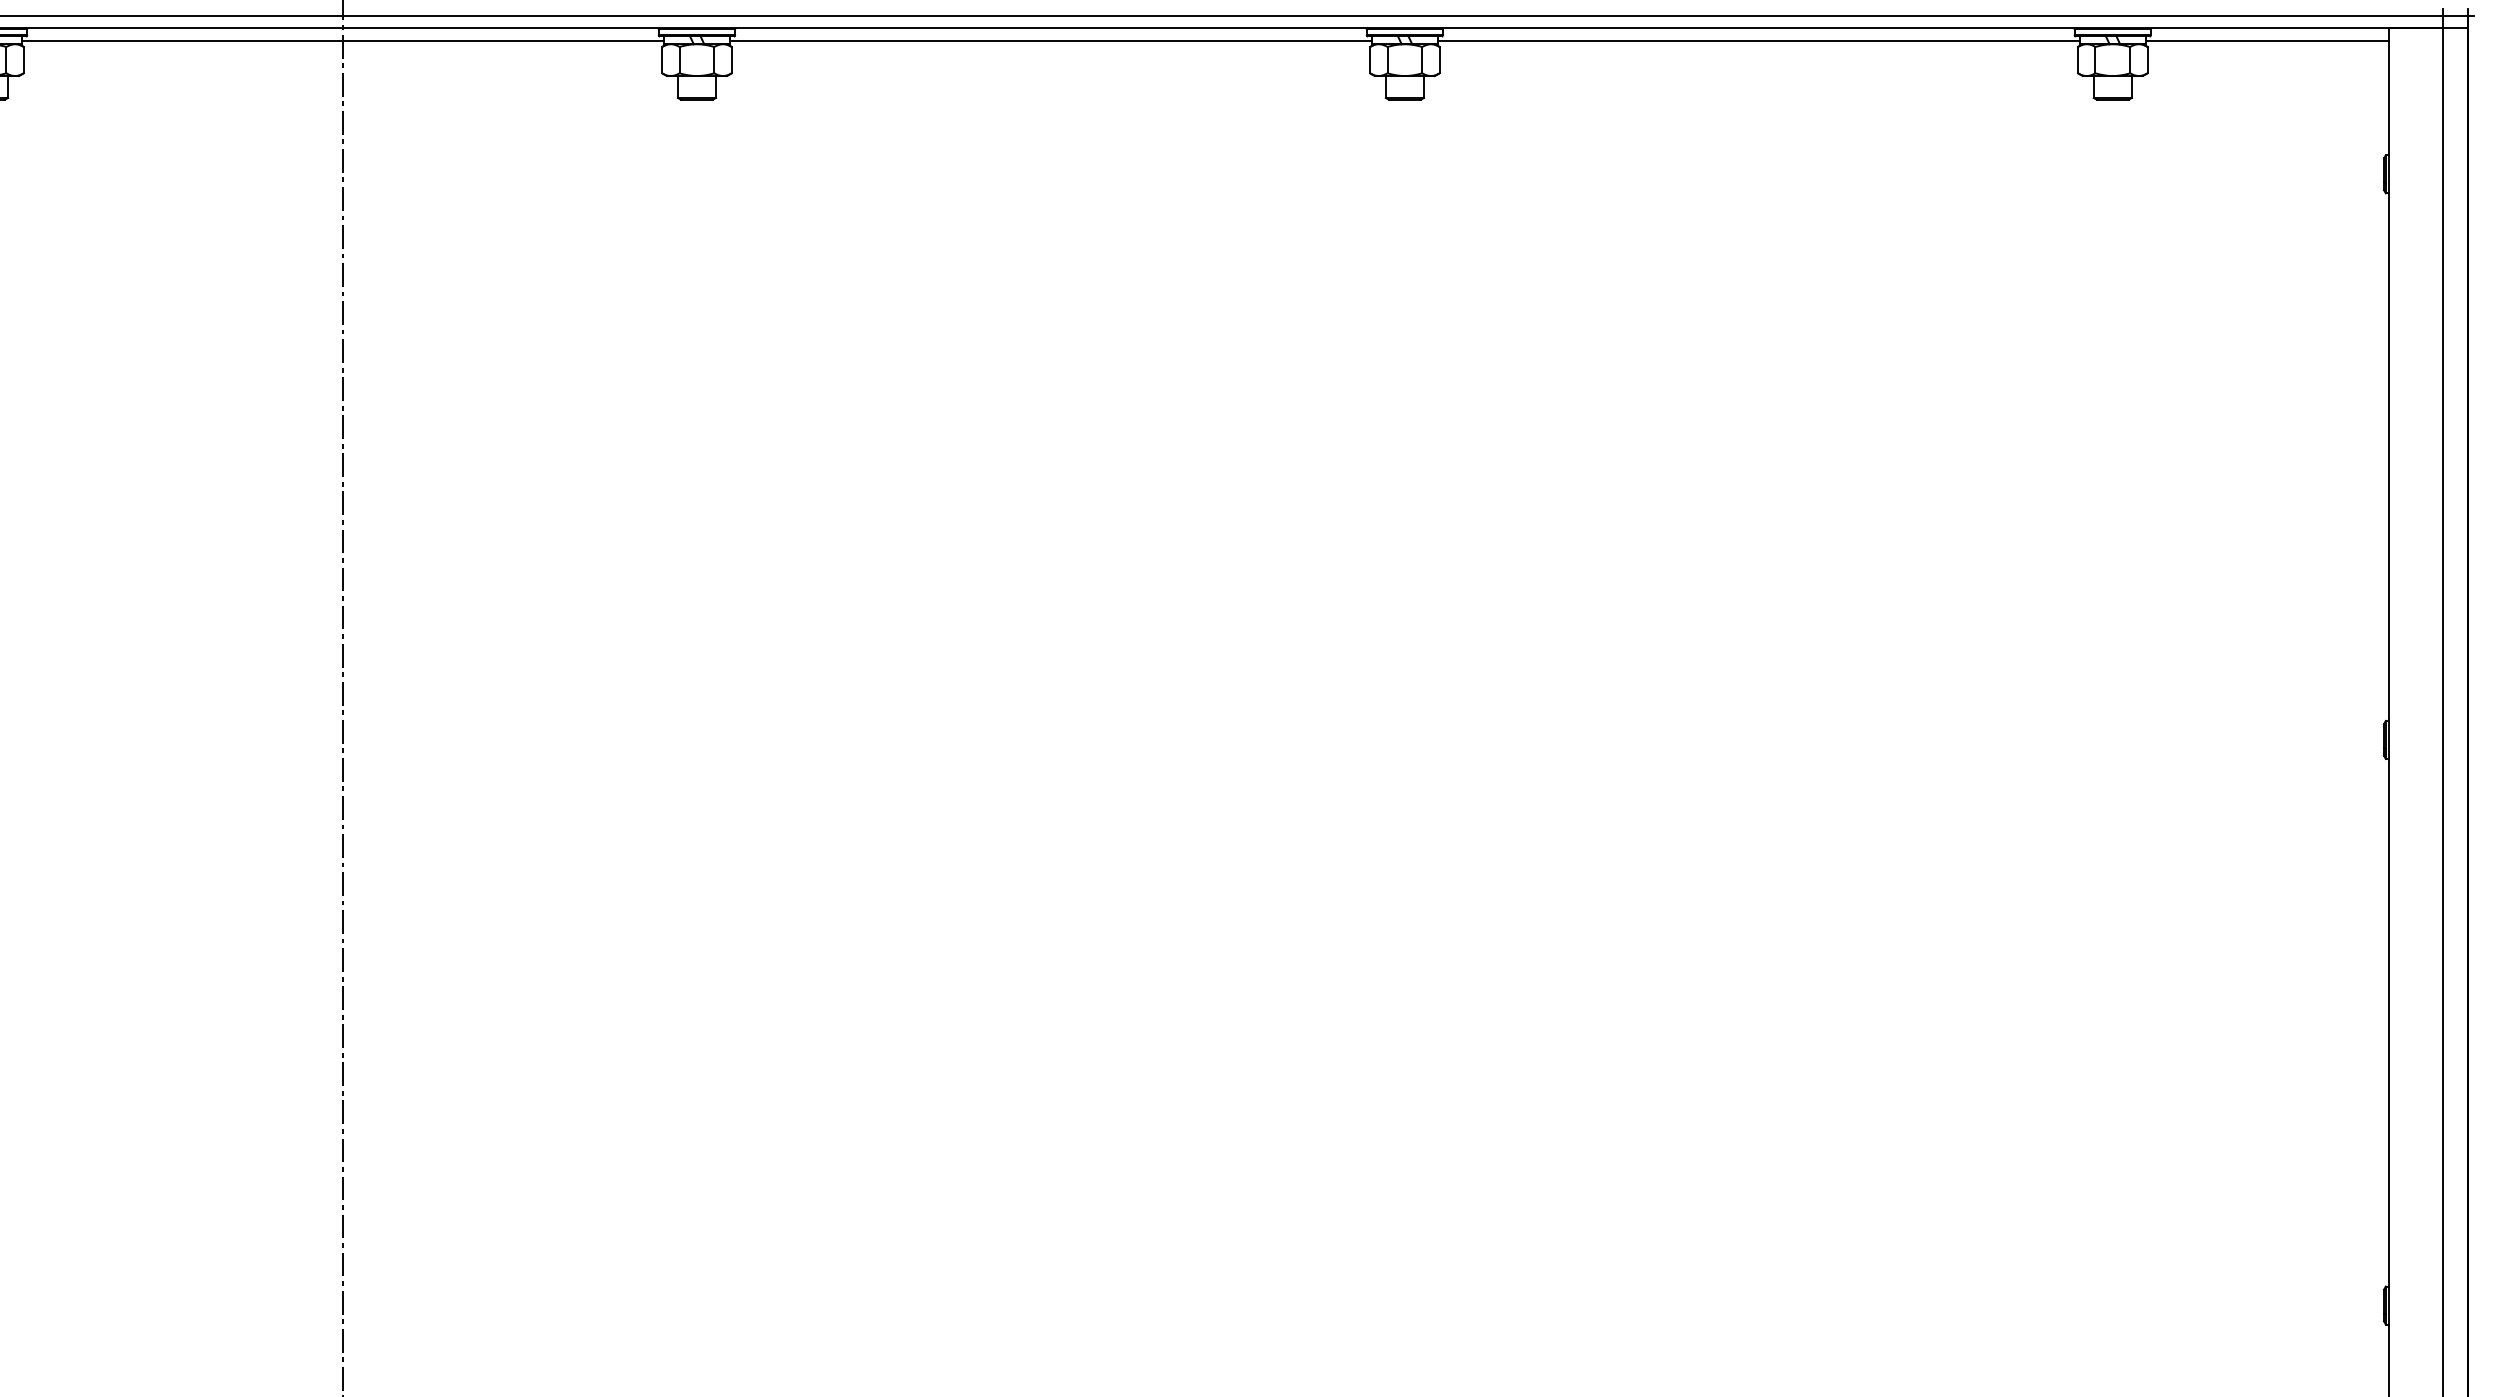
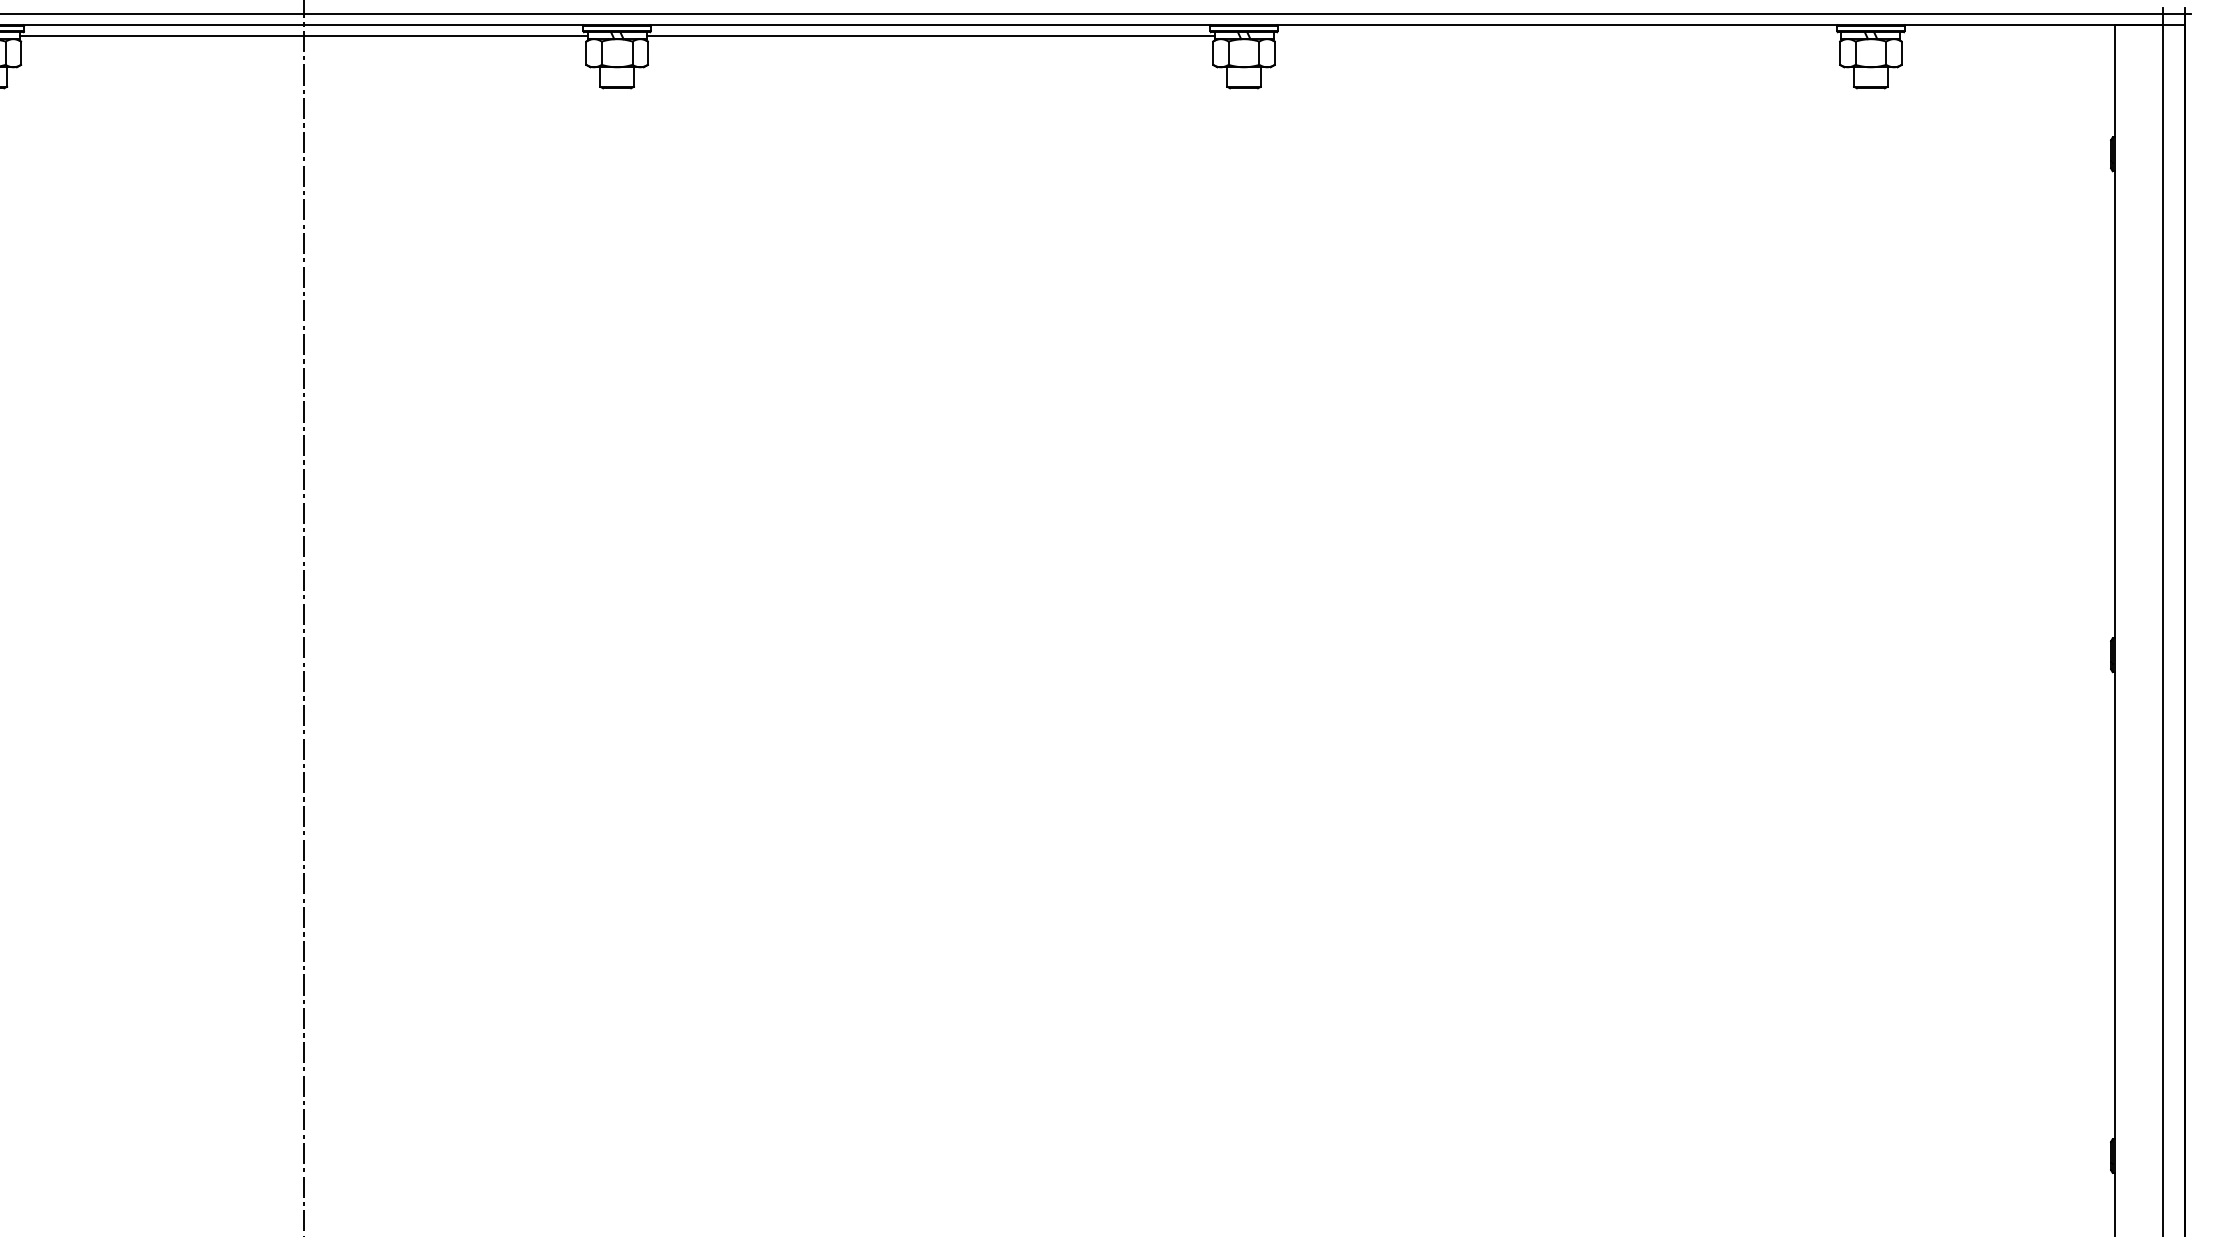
line: (1758, 41) -> (1557, 36), removed
line: (2267, 41) -> (2007, 36), removed

